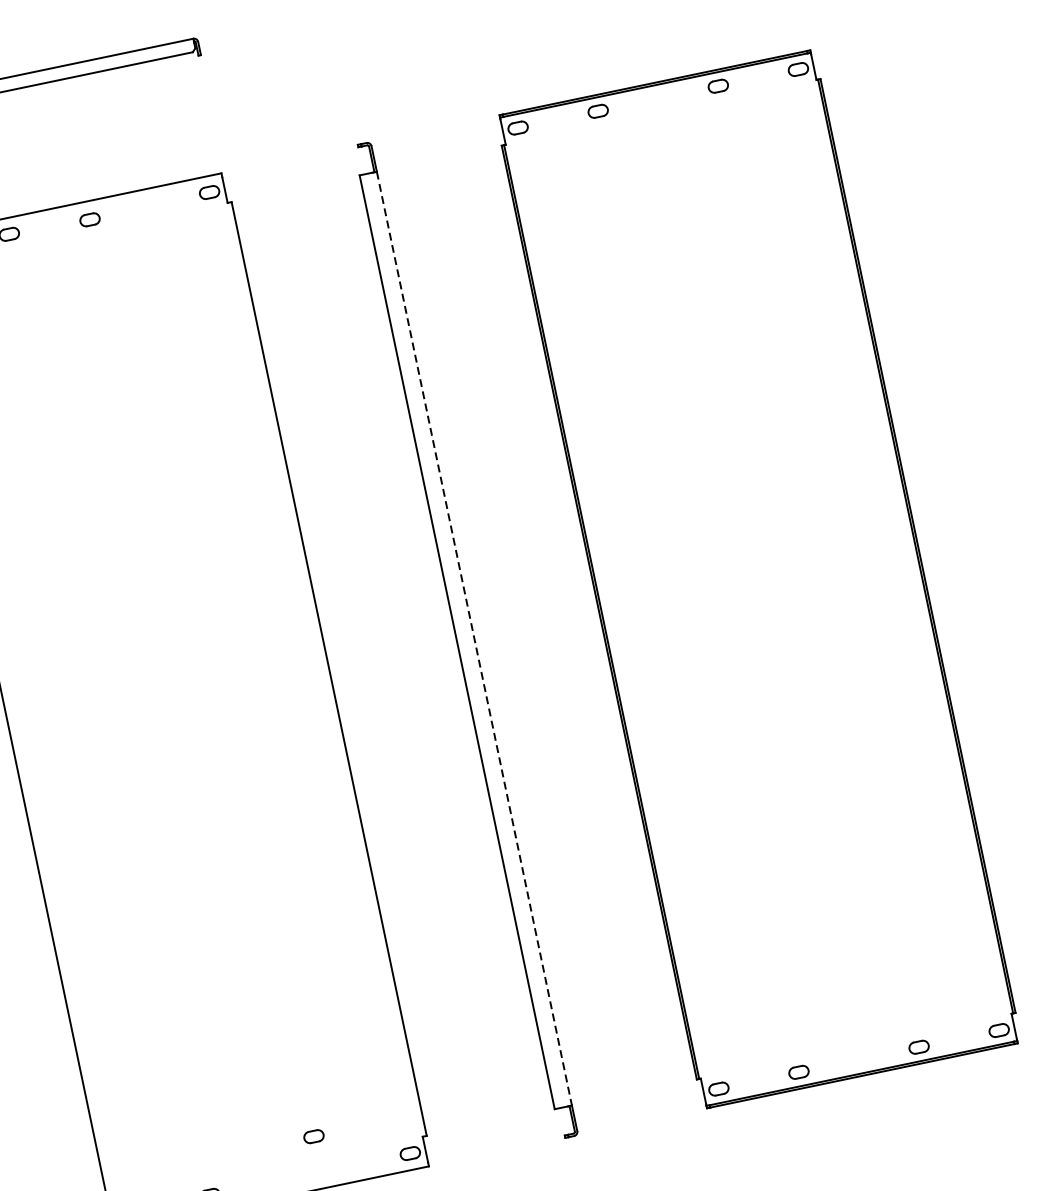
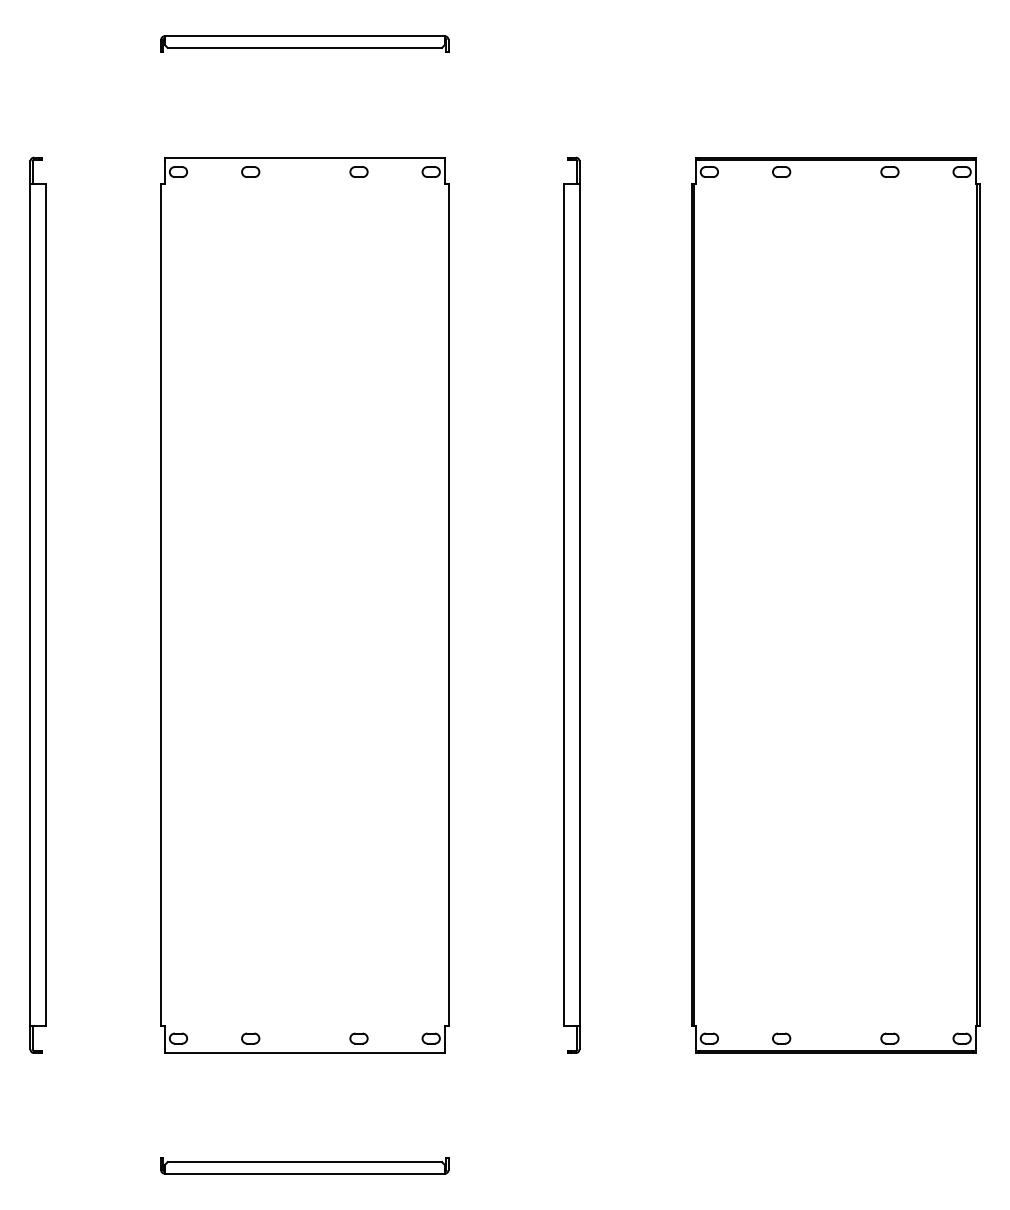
part: (89, 219) -> (358, 171), moved
line: (474, 638) -> (579, 605), dashed -> solid
part: (313, 1136) -> (358, 1038), moved

